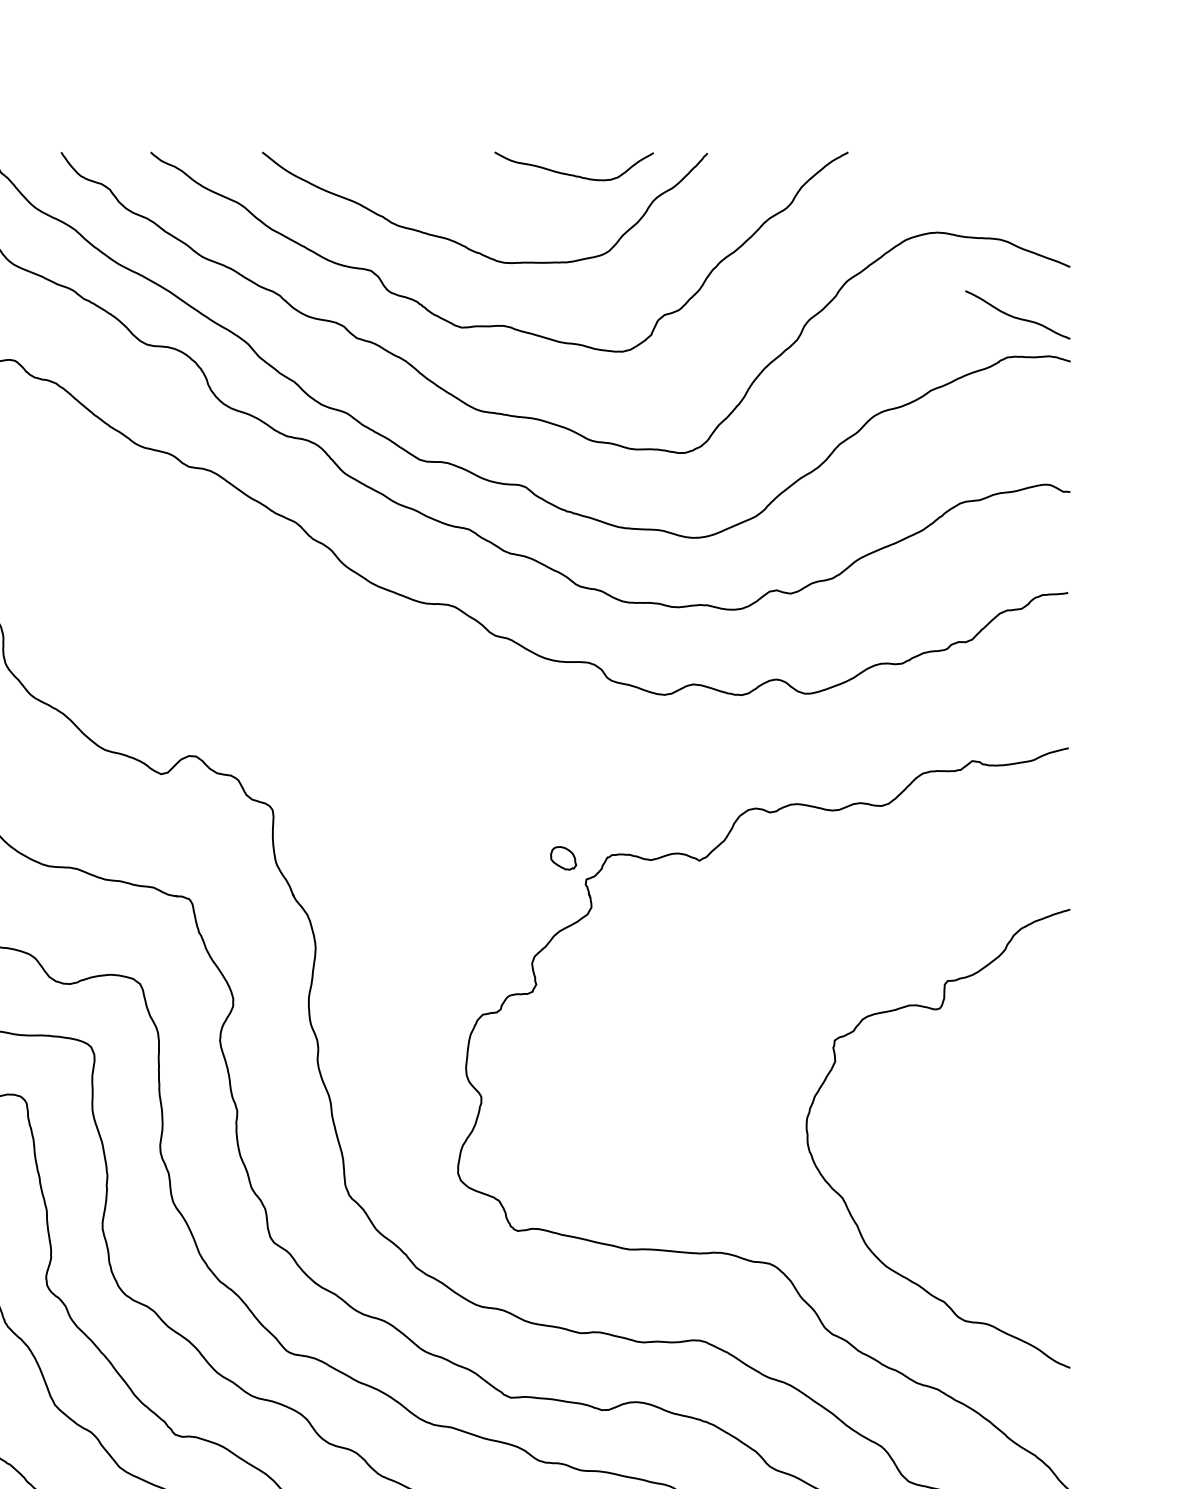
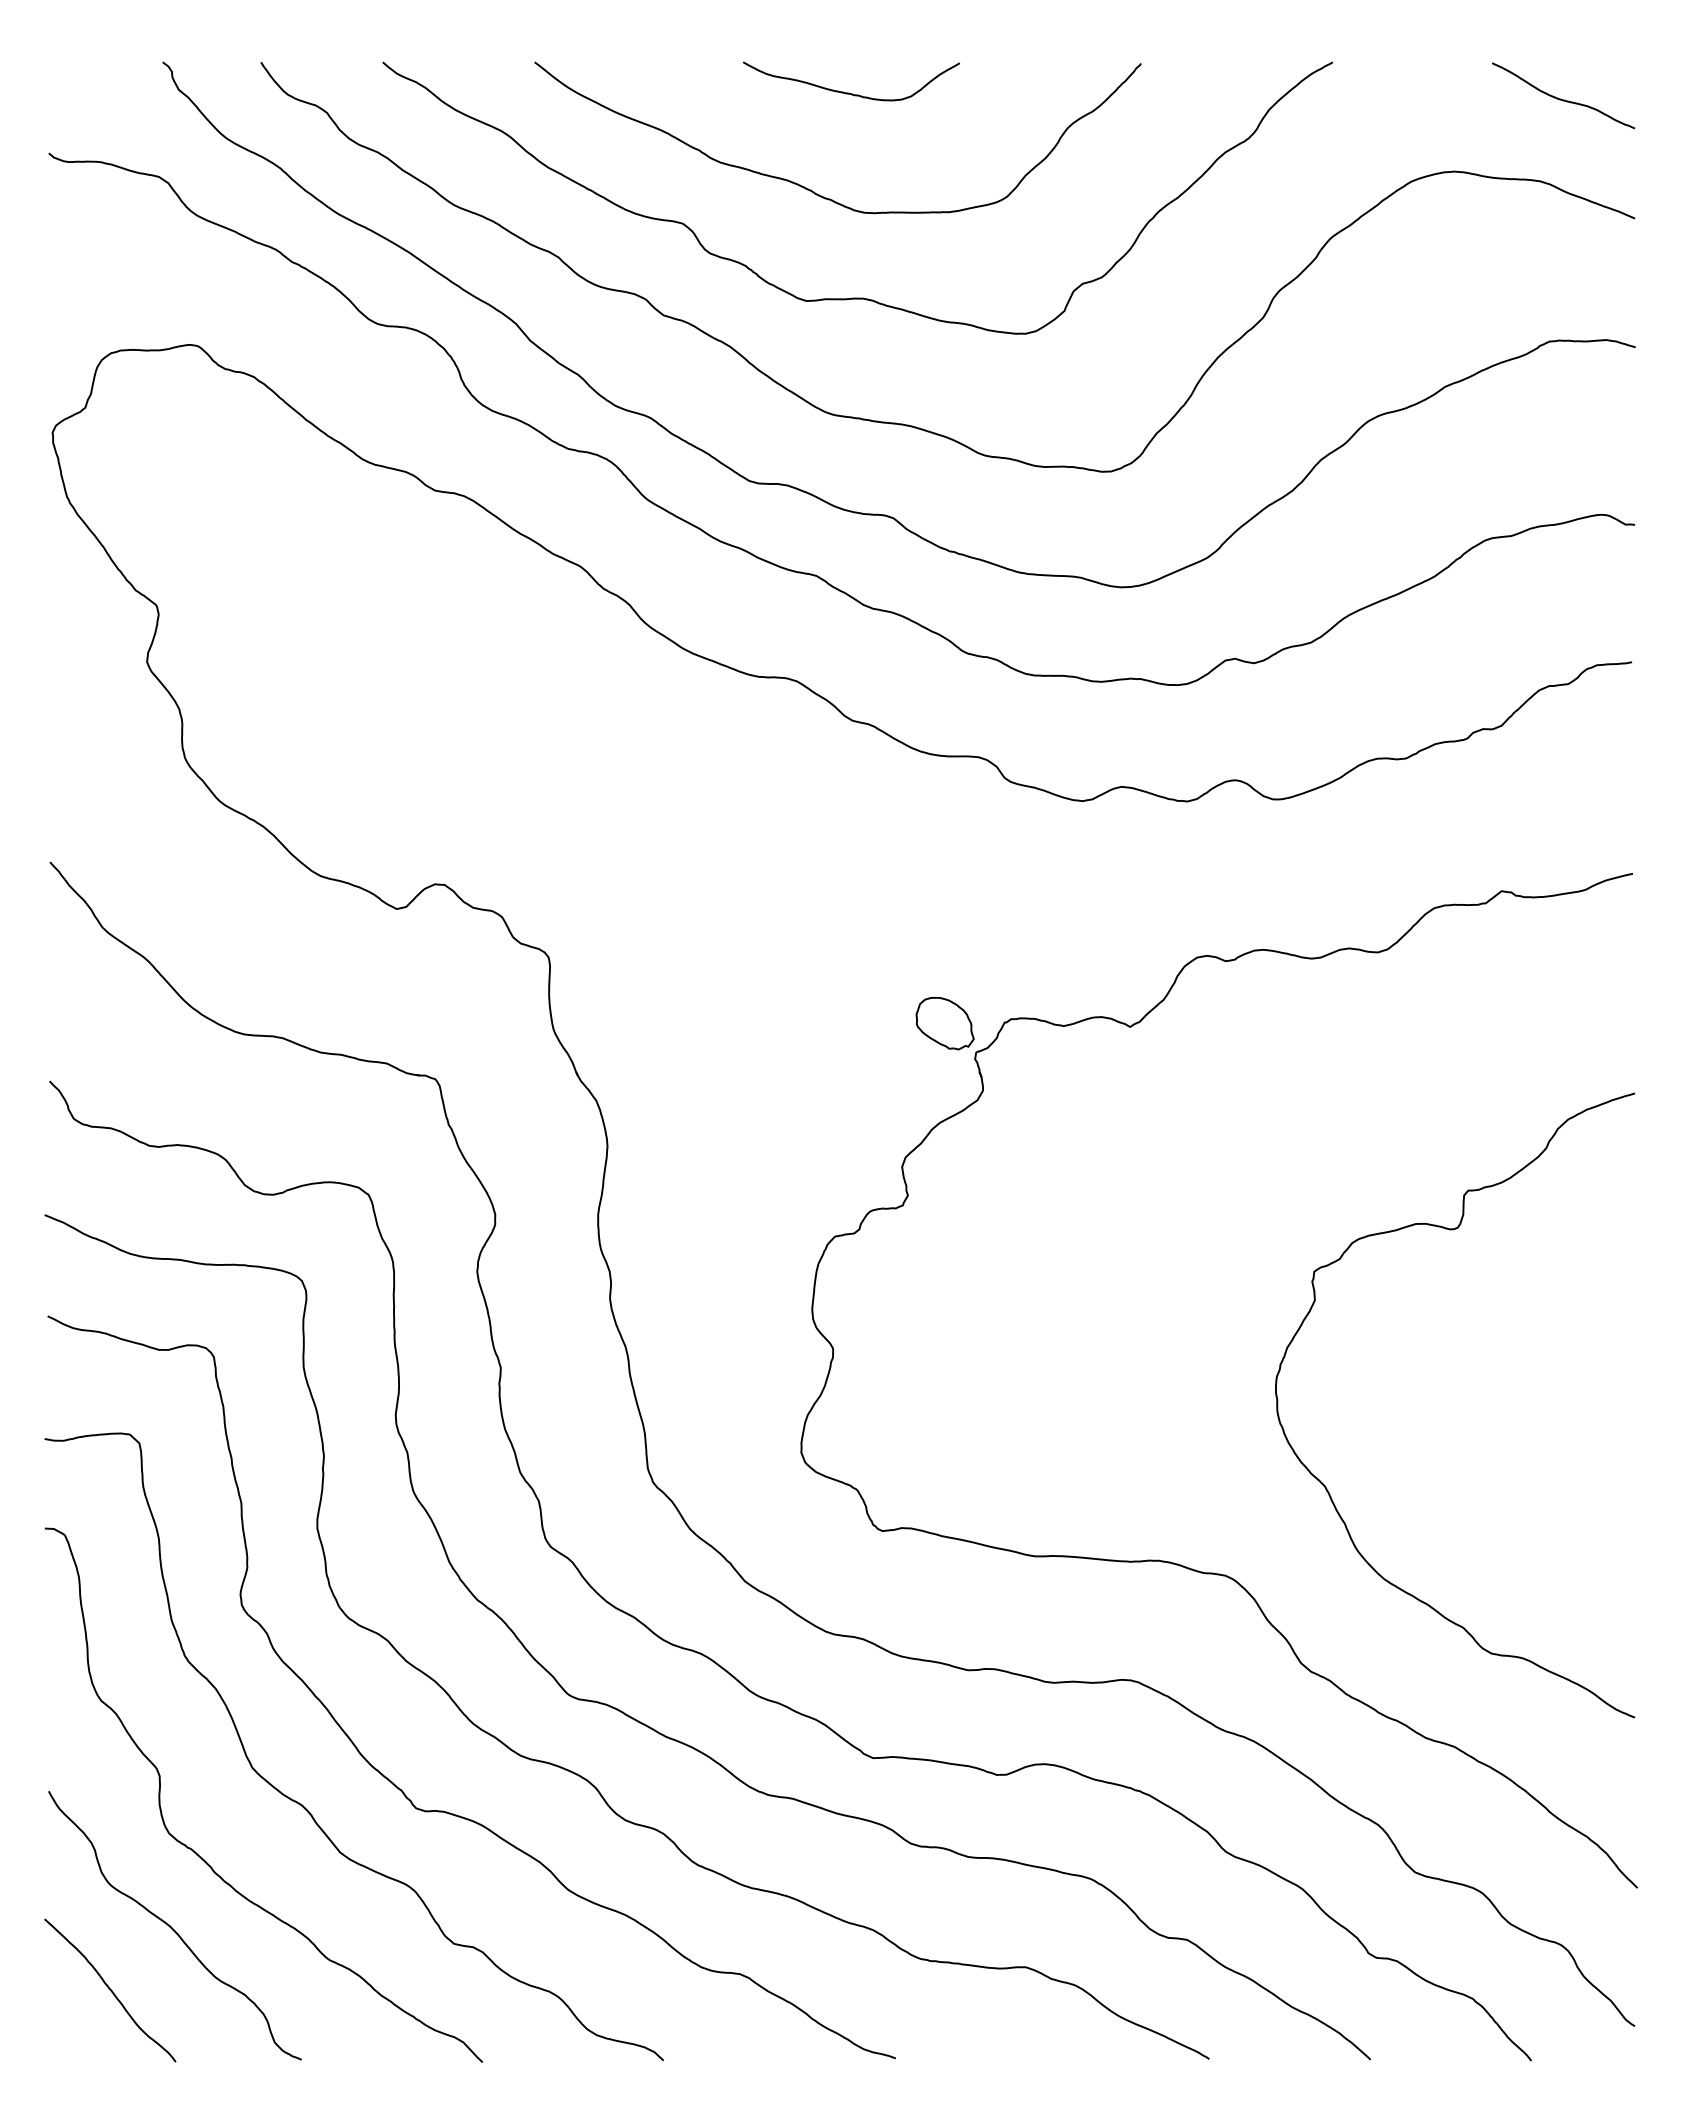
curve: (572, 174) -> (849, 92), moved
curve: (1016, 316) -> (1561, 98), moved
part: (563, 858) -> (944, 1023), size x1.67

